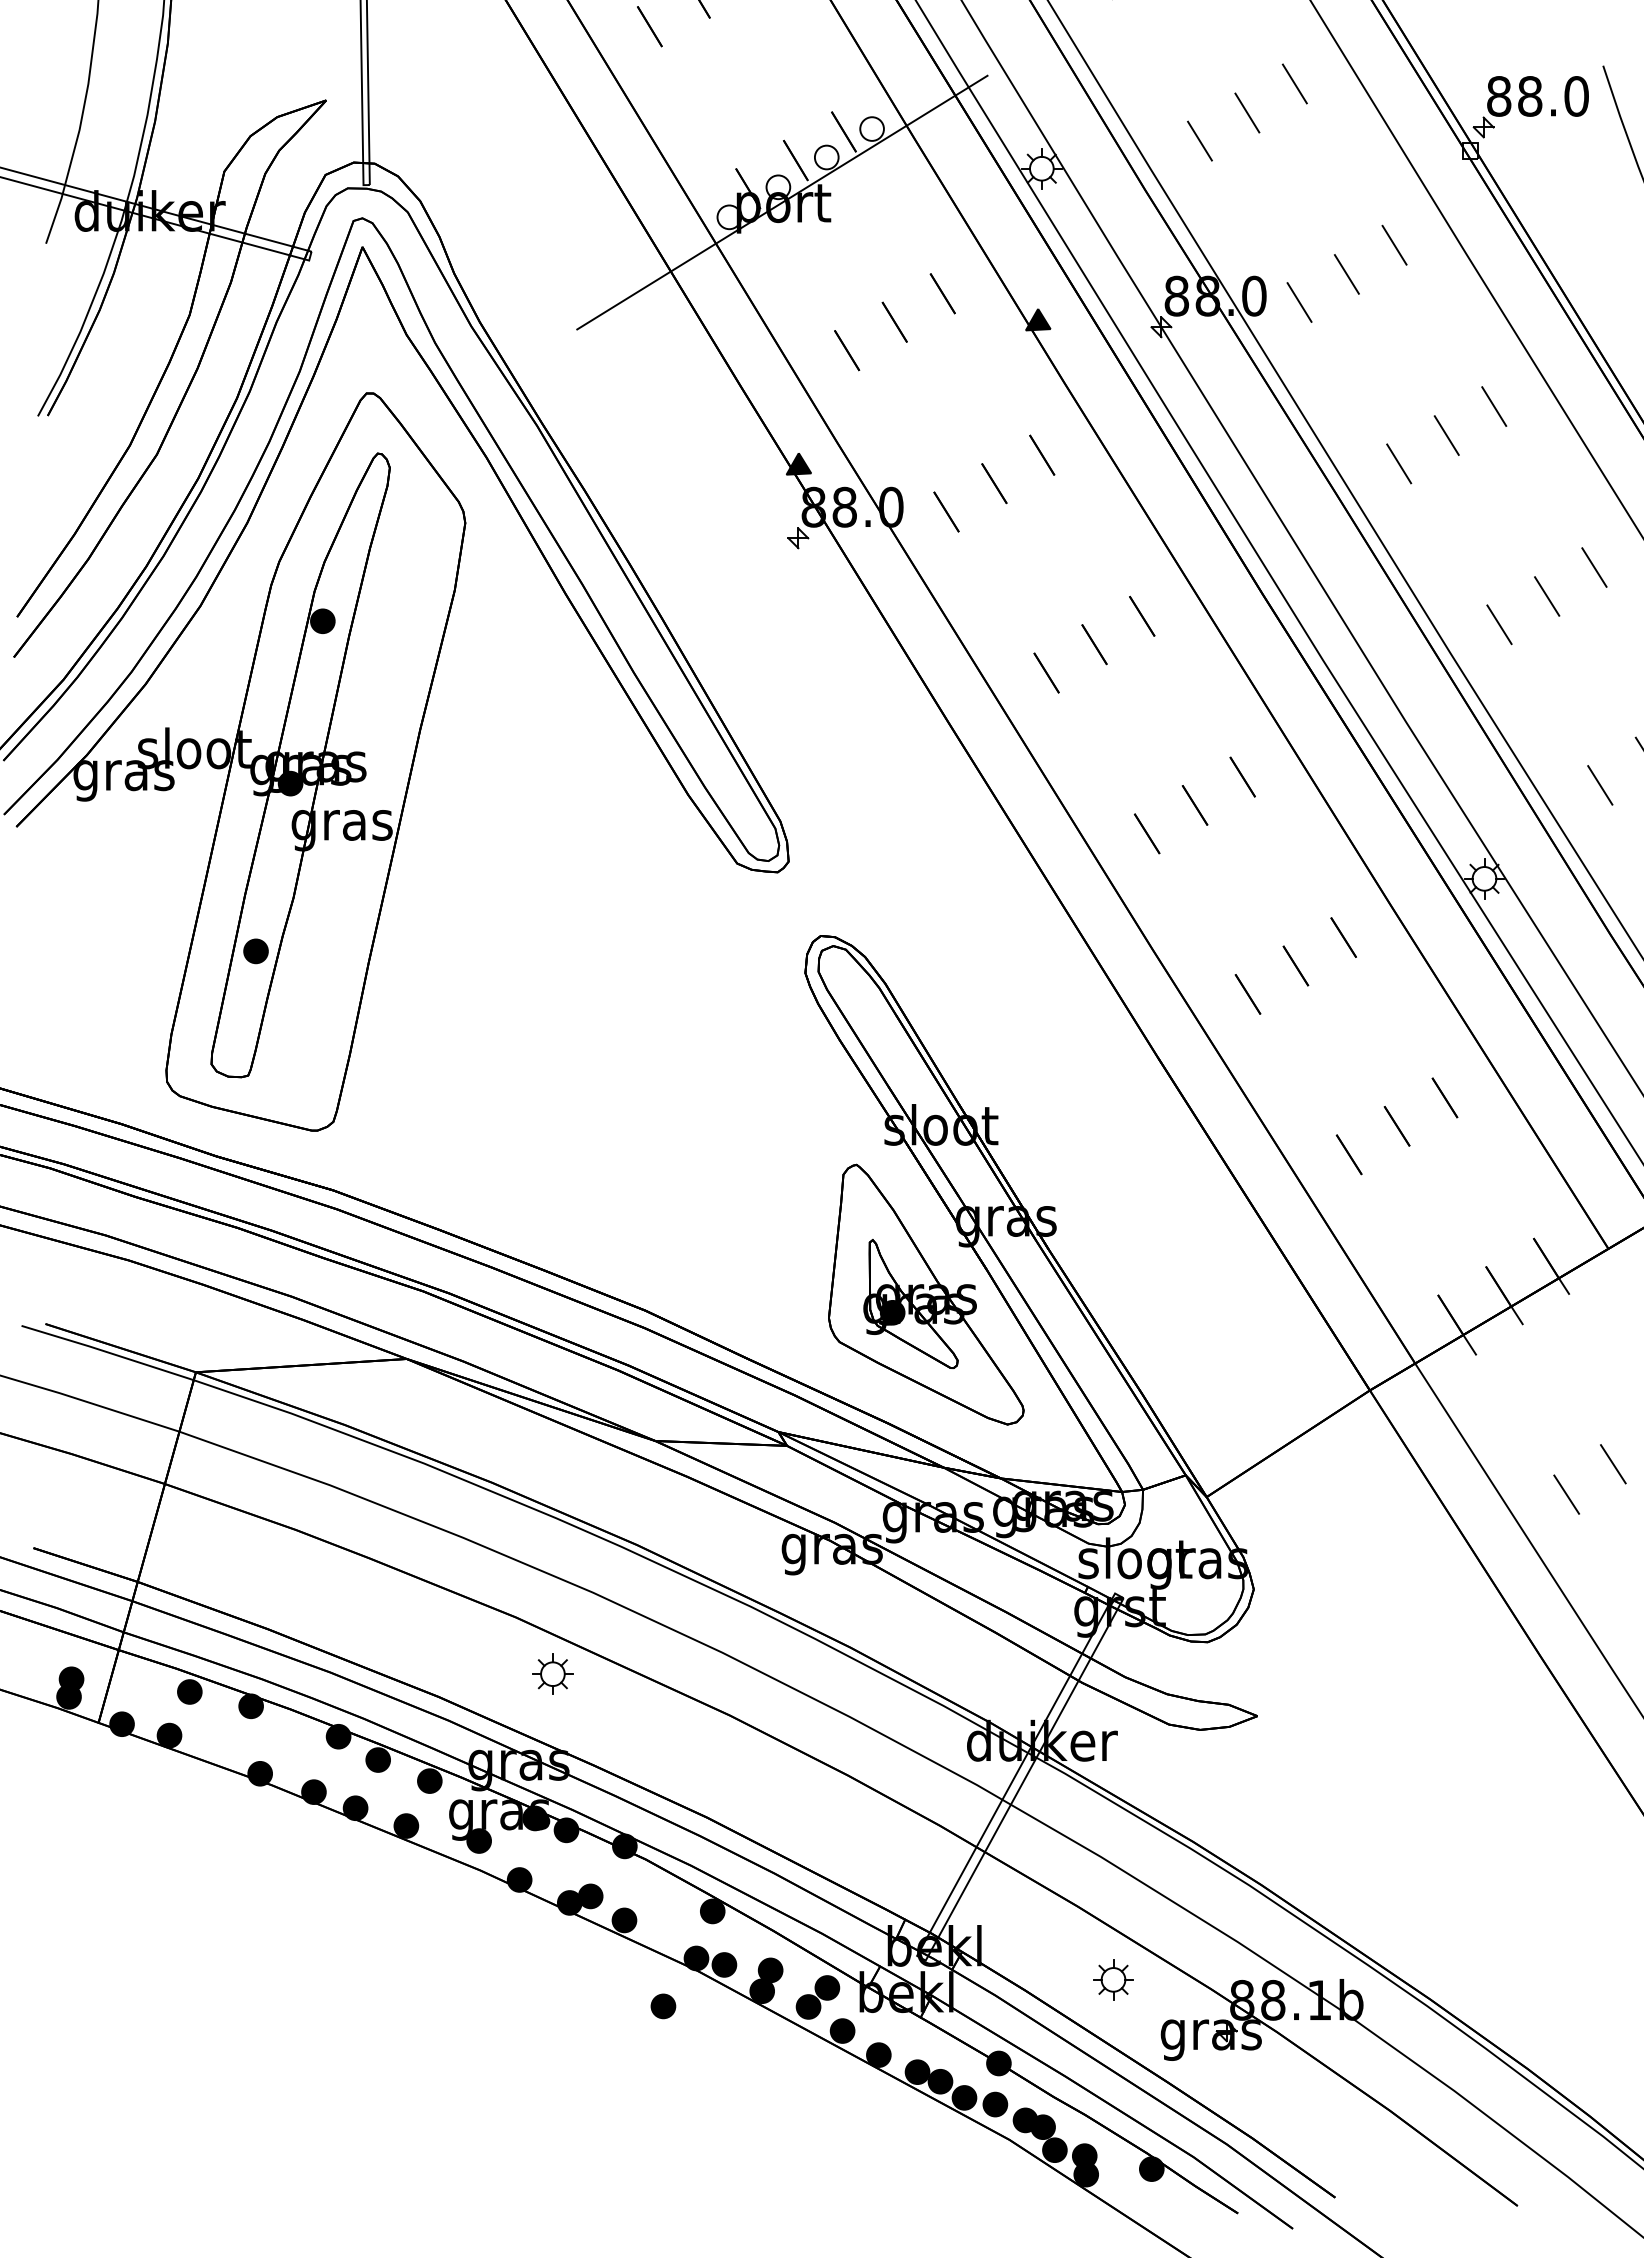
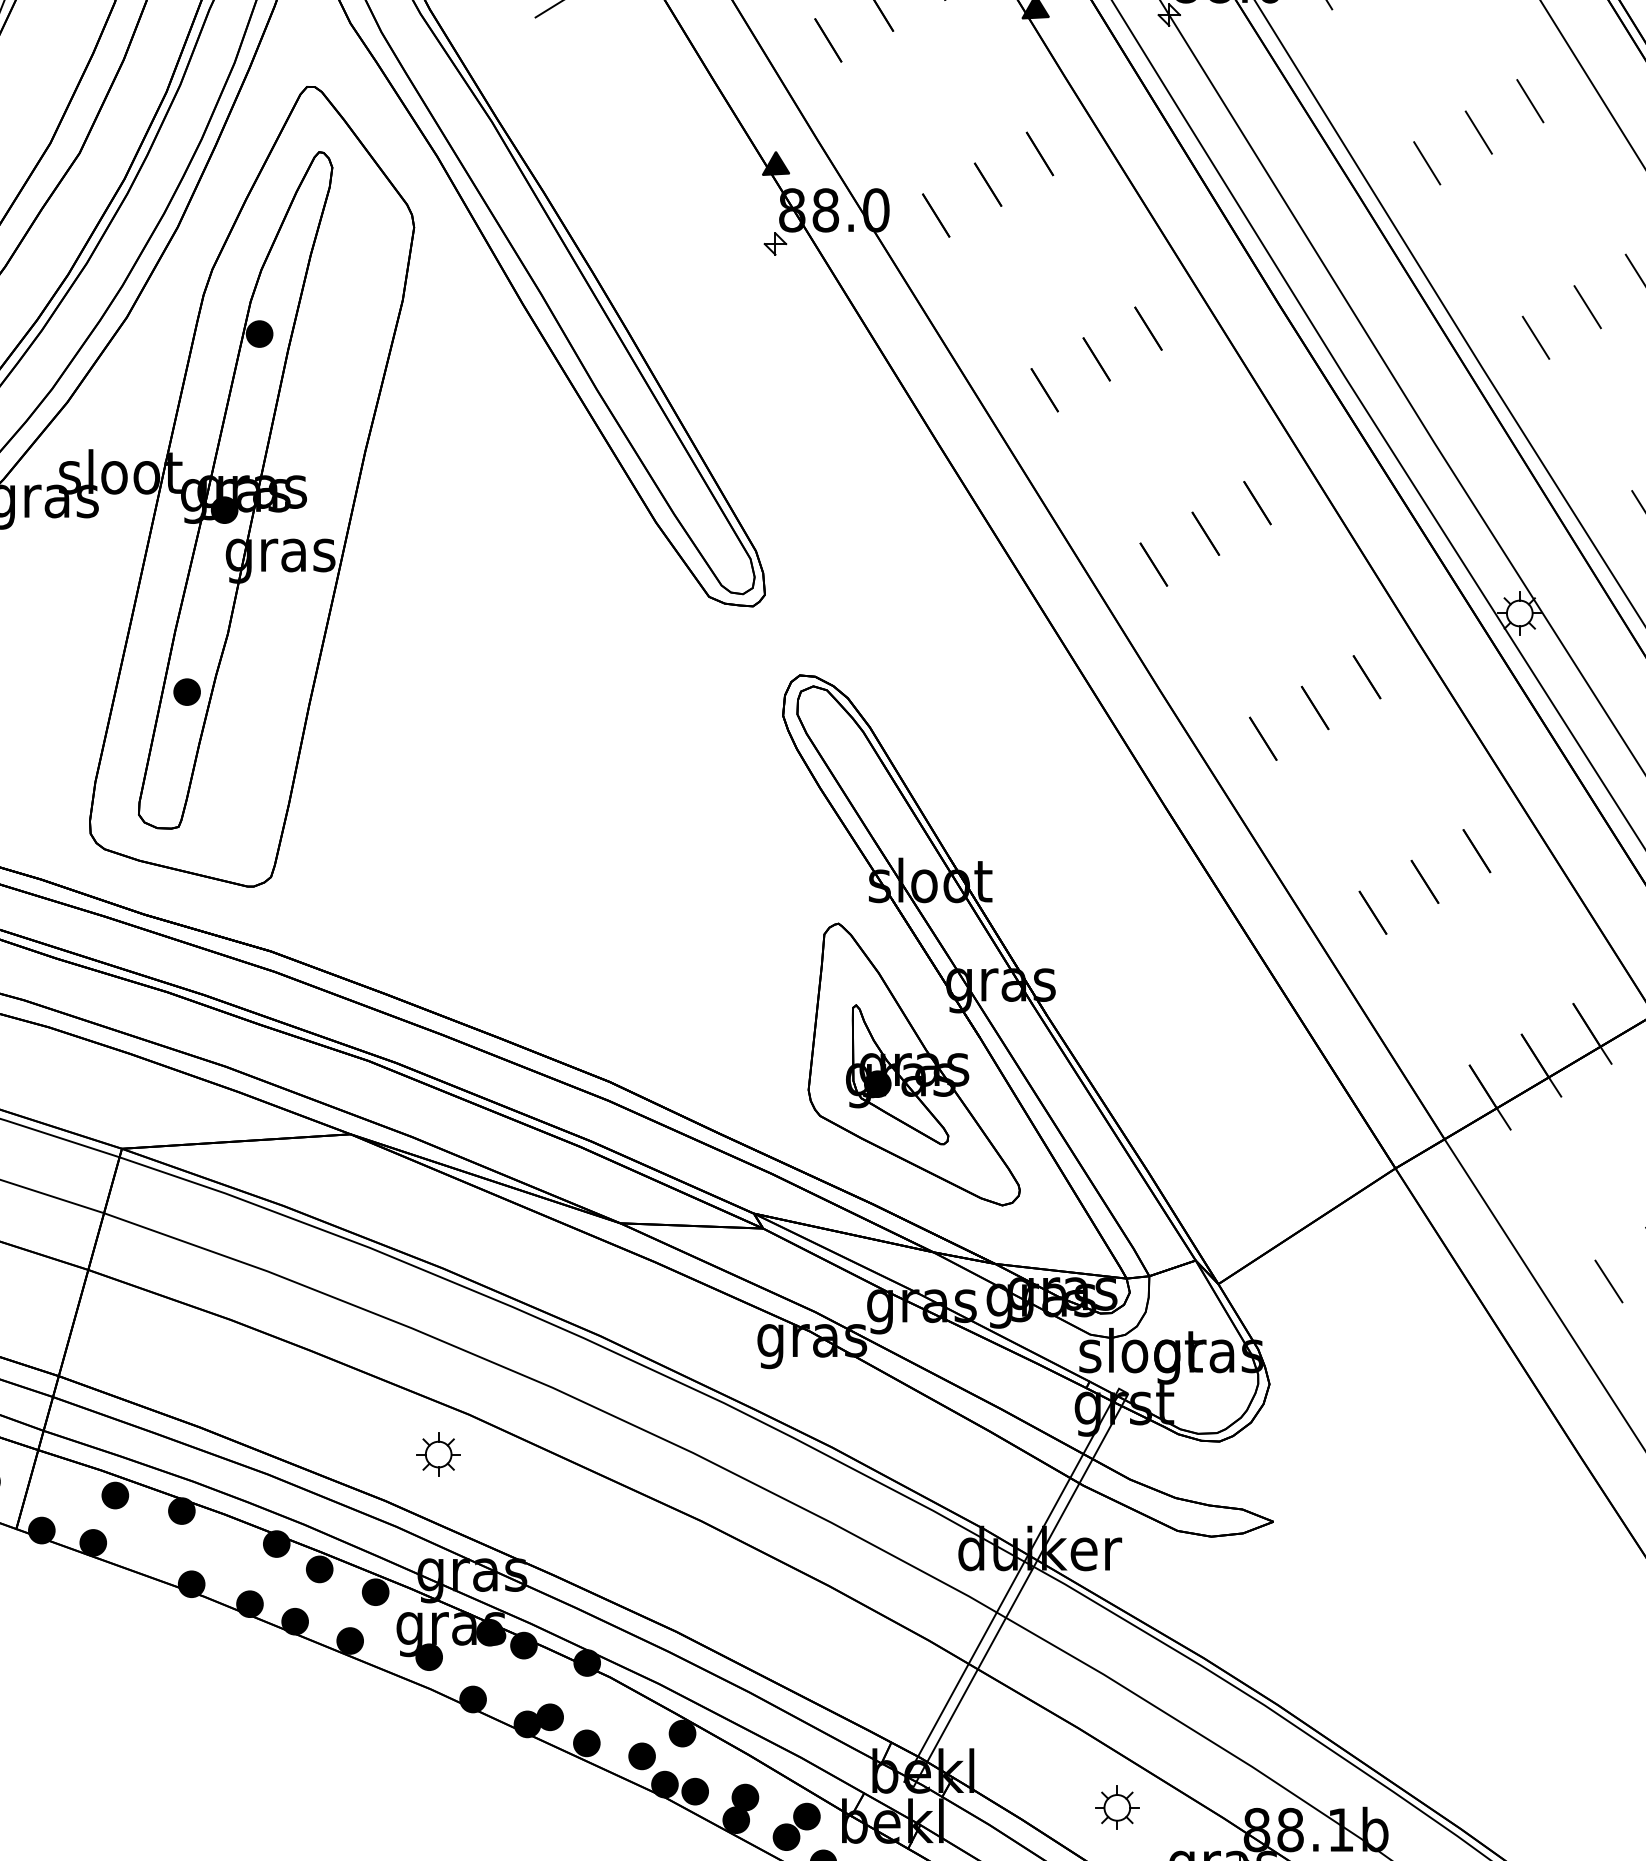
part: (552, 1673) -> (438, 1453), moved
part: (663, 2006) -> (642, 1756), moved

